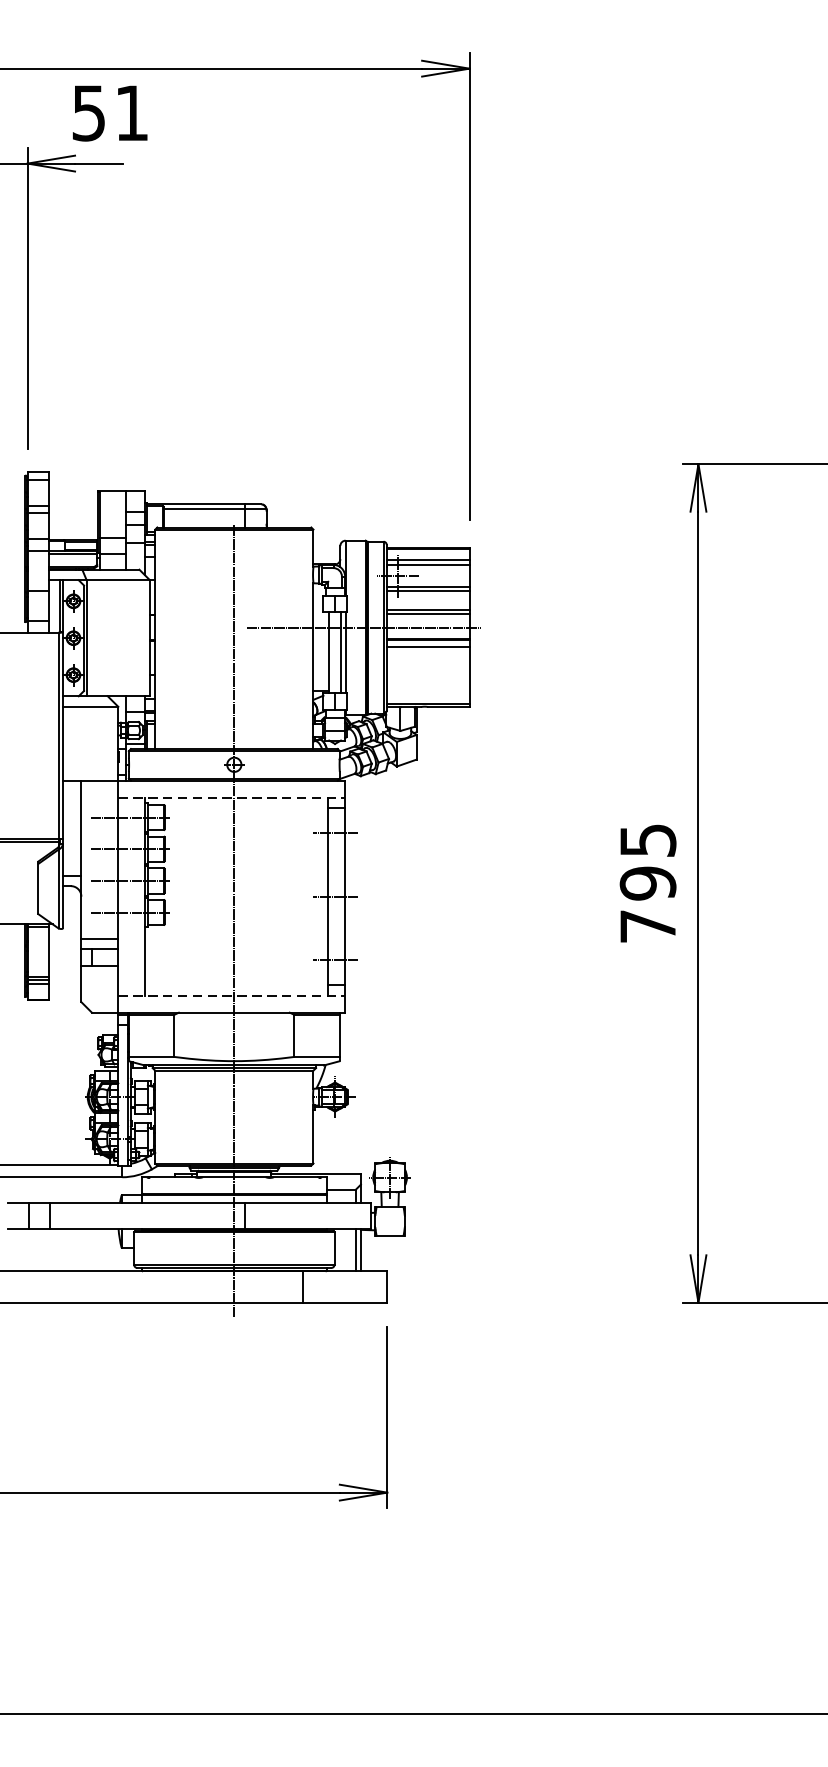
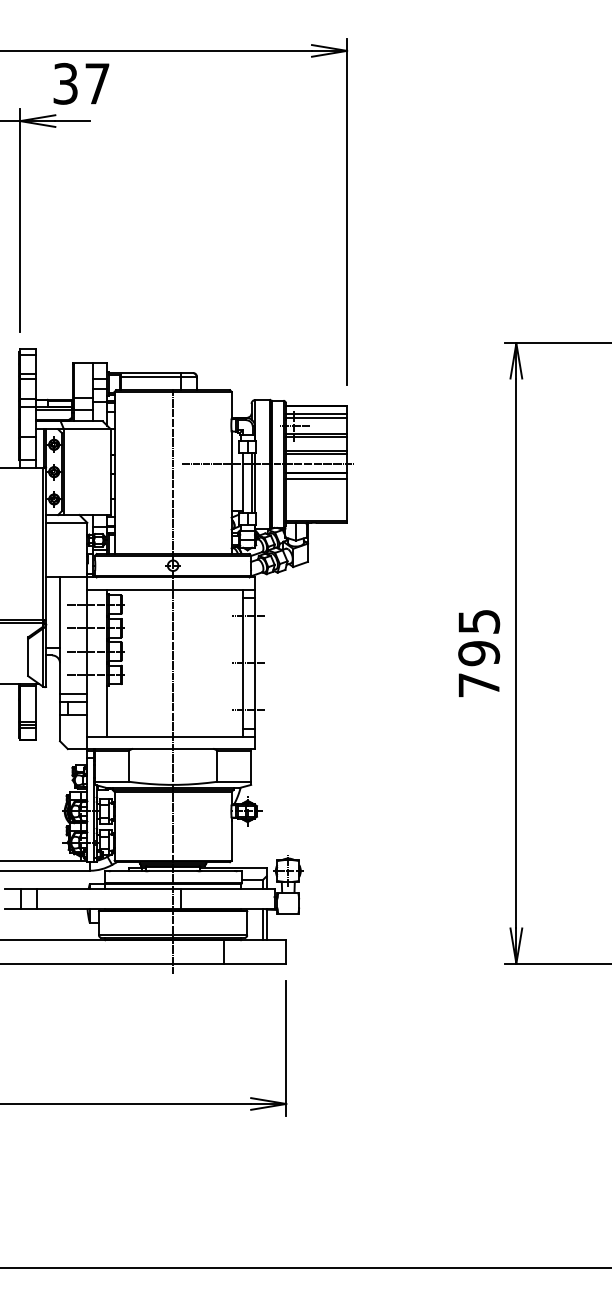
text: (110, 112) -> (81, 83), 51 -> 37
line: (232, 796) -> (171, 589), dashed -> solid
line: (232, 995) -> (171, 736), dashed -> solid

